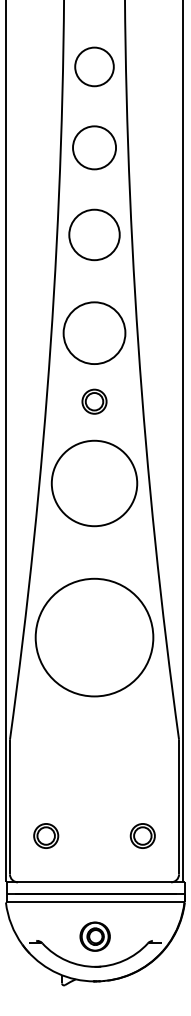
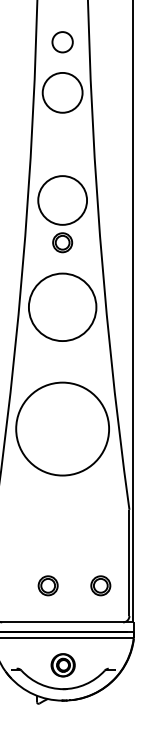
part: (94, 147) -> (62, 41), size x0.6
part: (94, 234) -> (62, 92), moved
part: (94, 332) -> (62, 199), moved
part: (46, 835) -> (48, 585), moved

